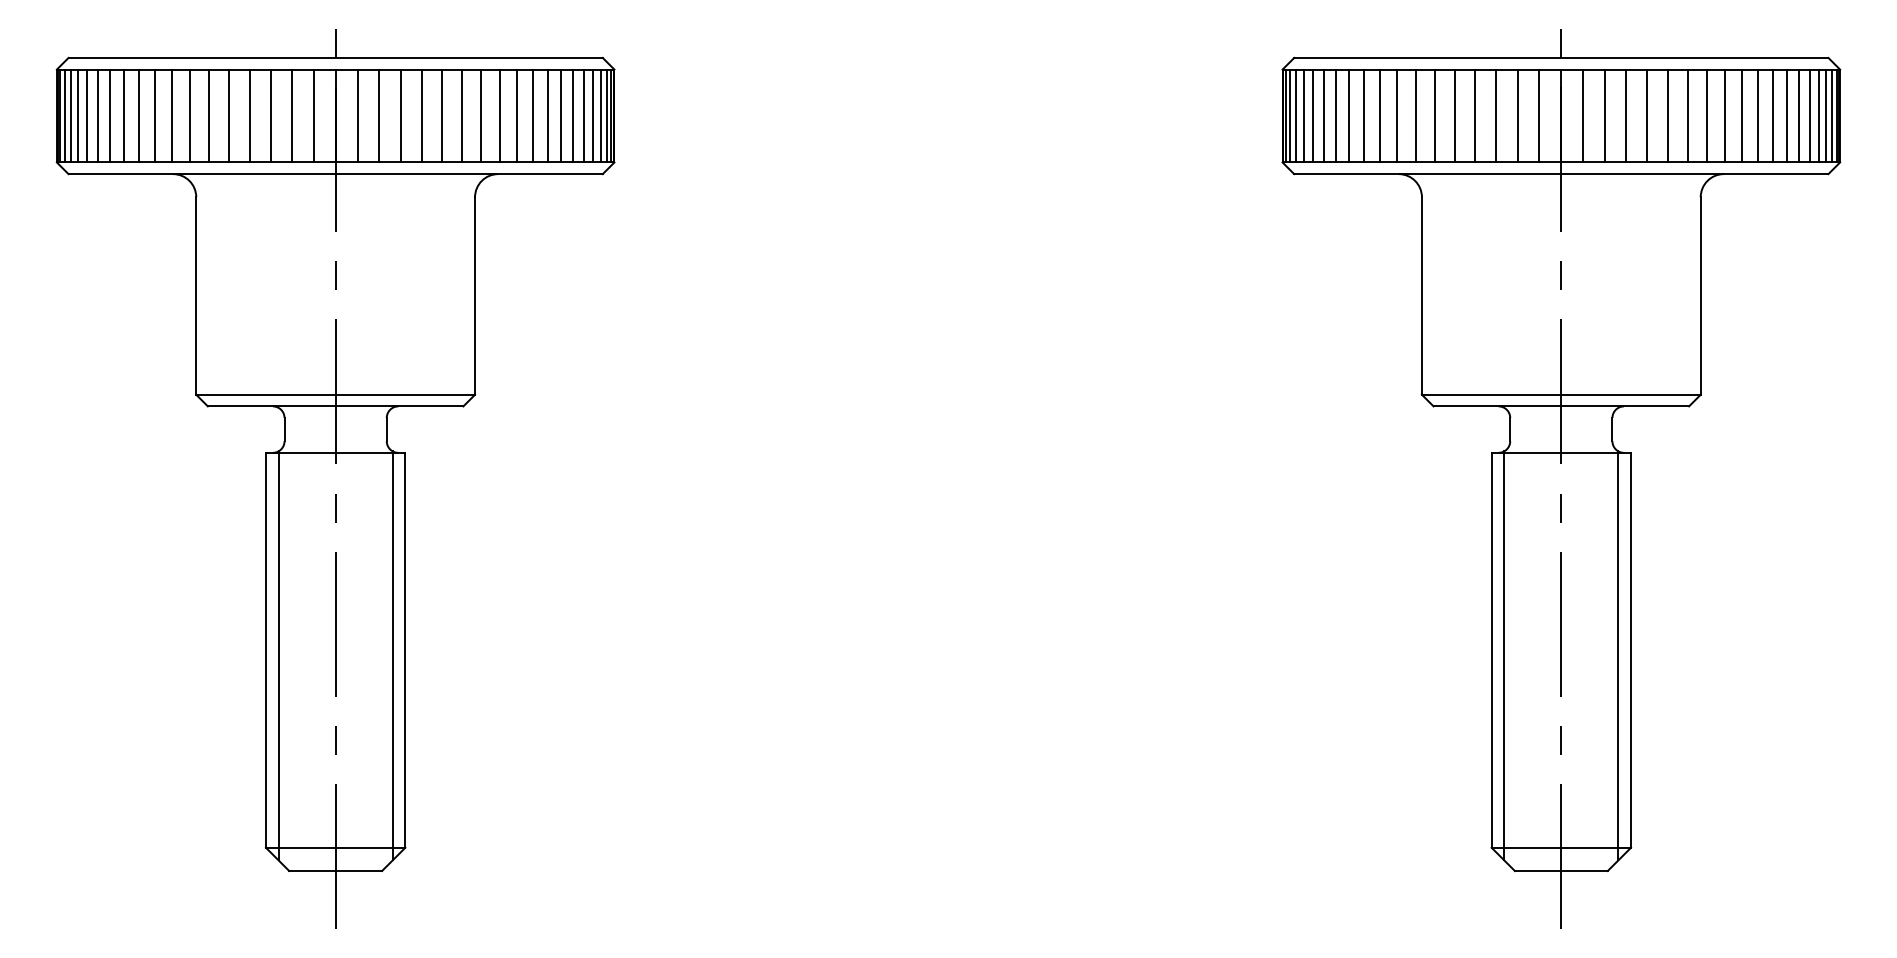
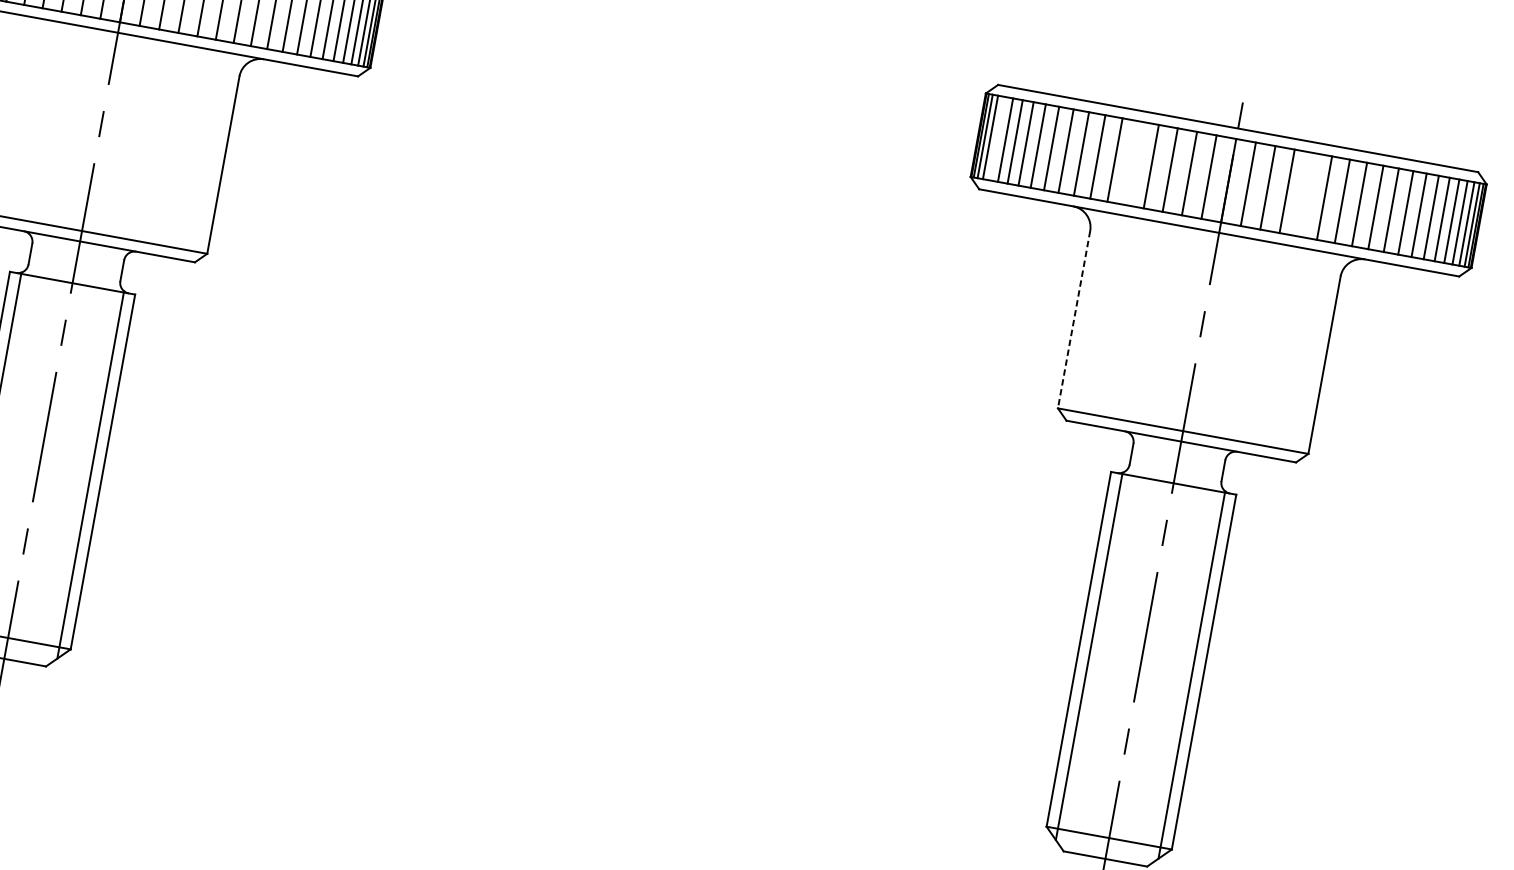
line: (1303, 115) -> (997, 138), removed
line: (1454, 115) -> (1132, 162), removed
line: (1647, 115) -> (1306, 194), removed
line: (1421, 296) -> (1073, 320), solid -> dashed

